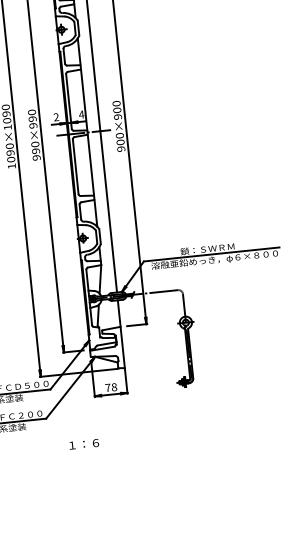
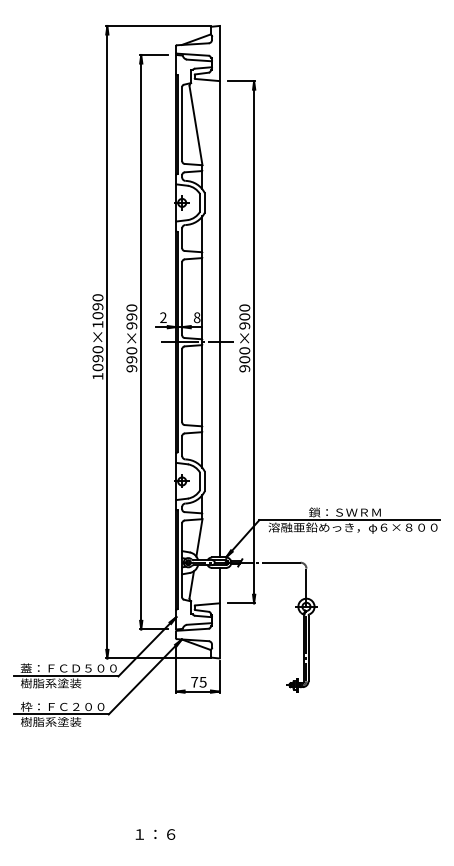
text: (81, 114) -> (196, 317), 4 -> 8
text: (113, 386) -> (202, 681), 78 -> 75
text: (84, 444) -> (155, 834), moved

